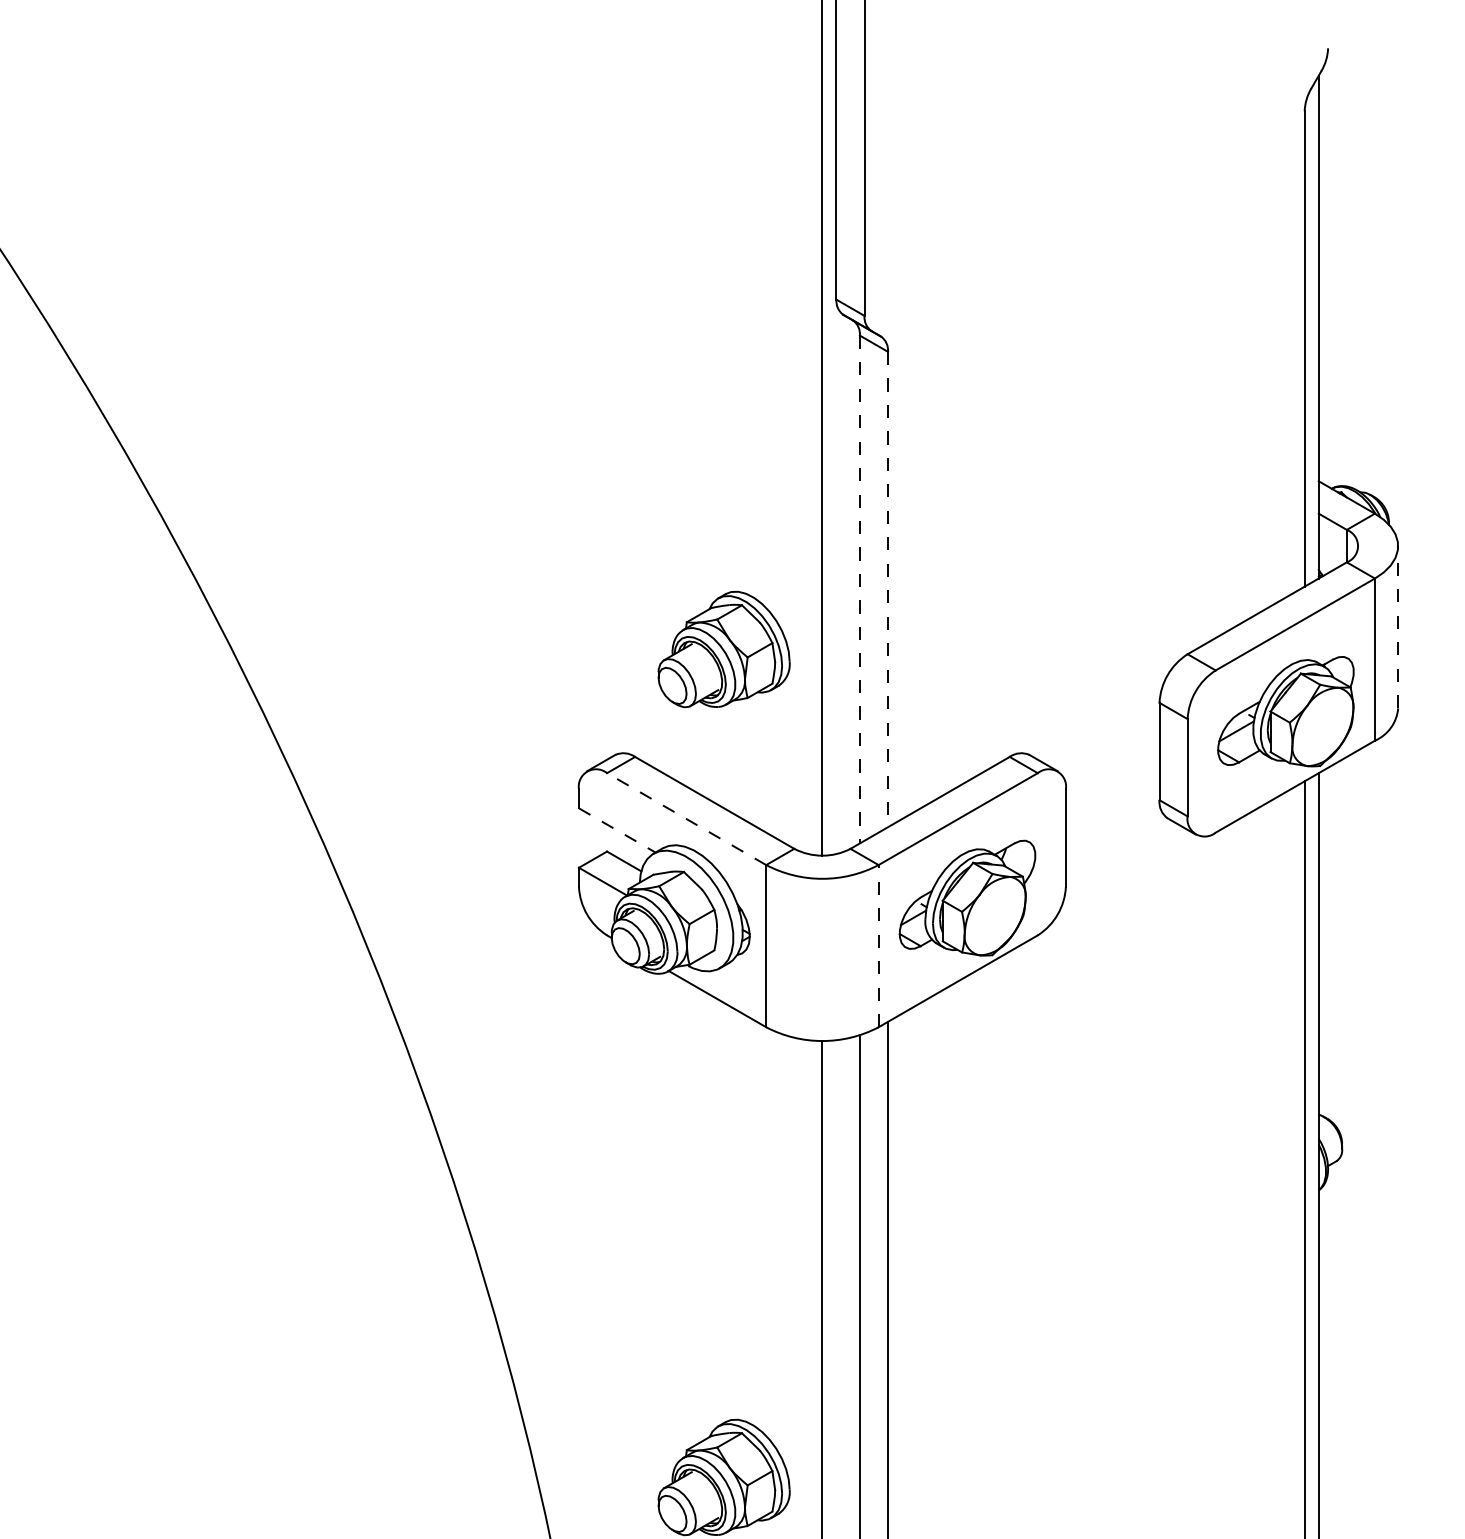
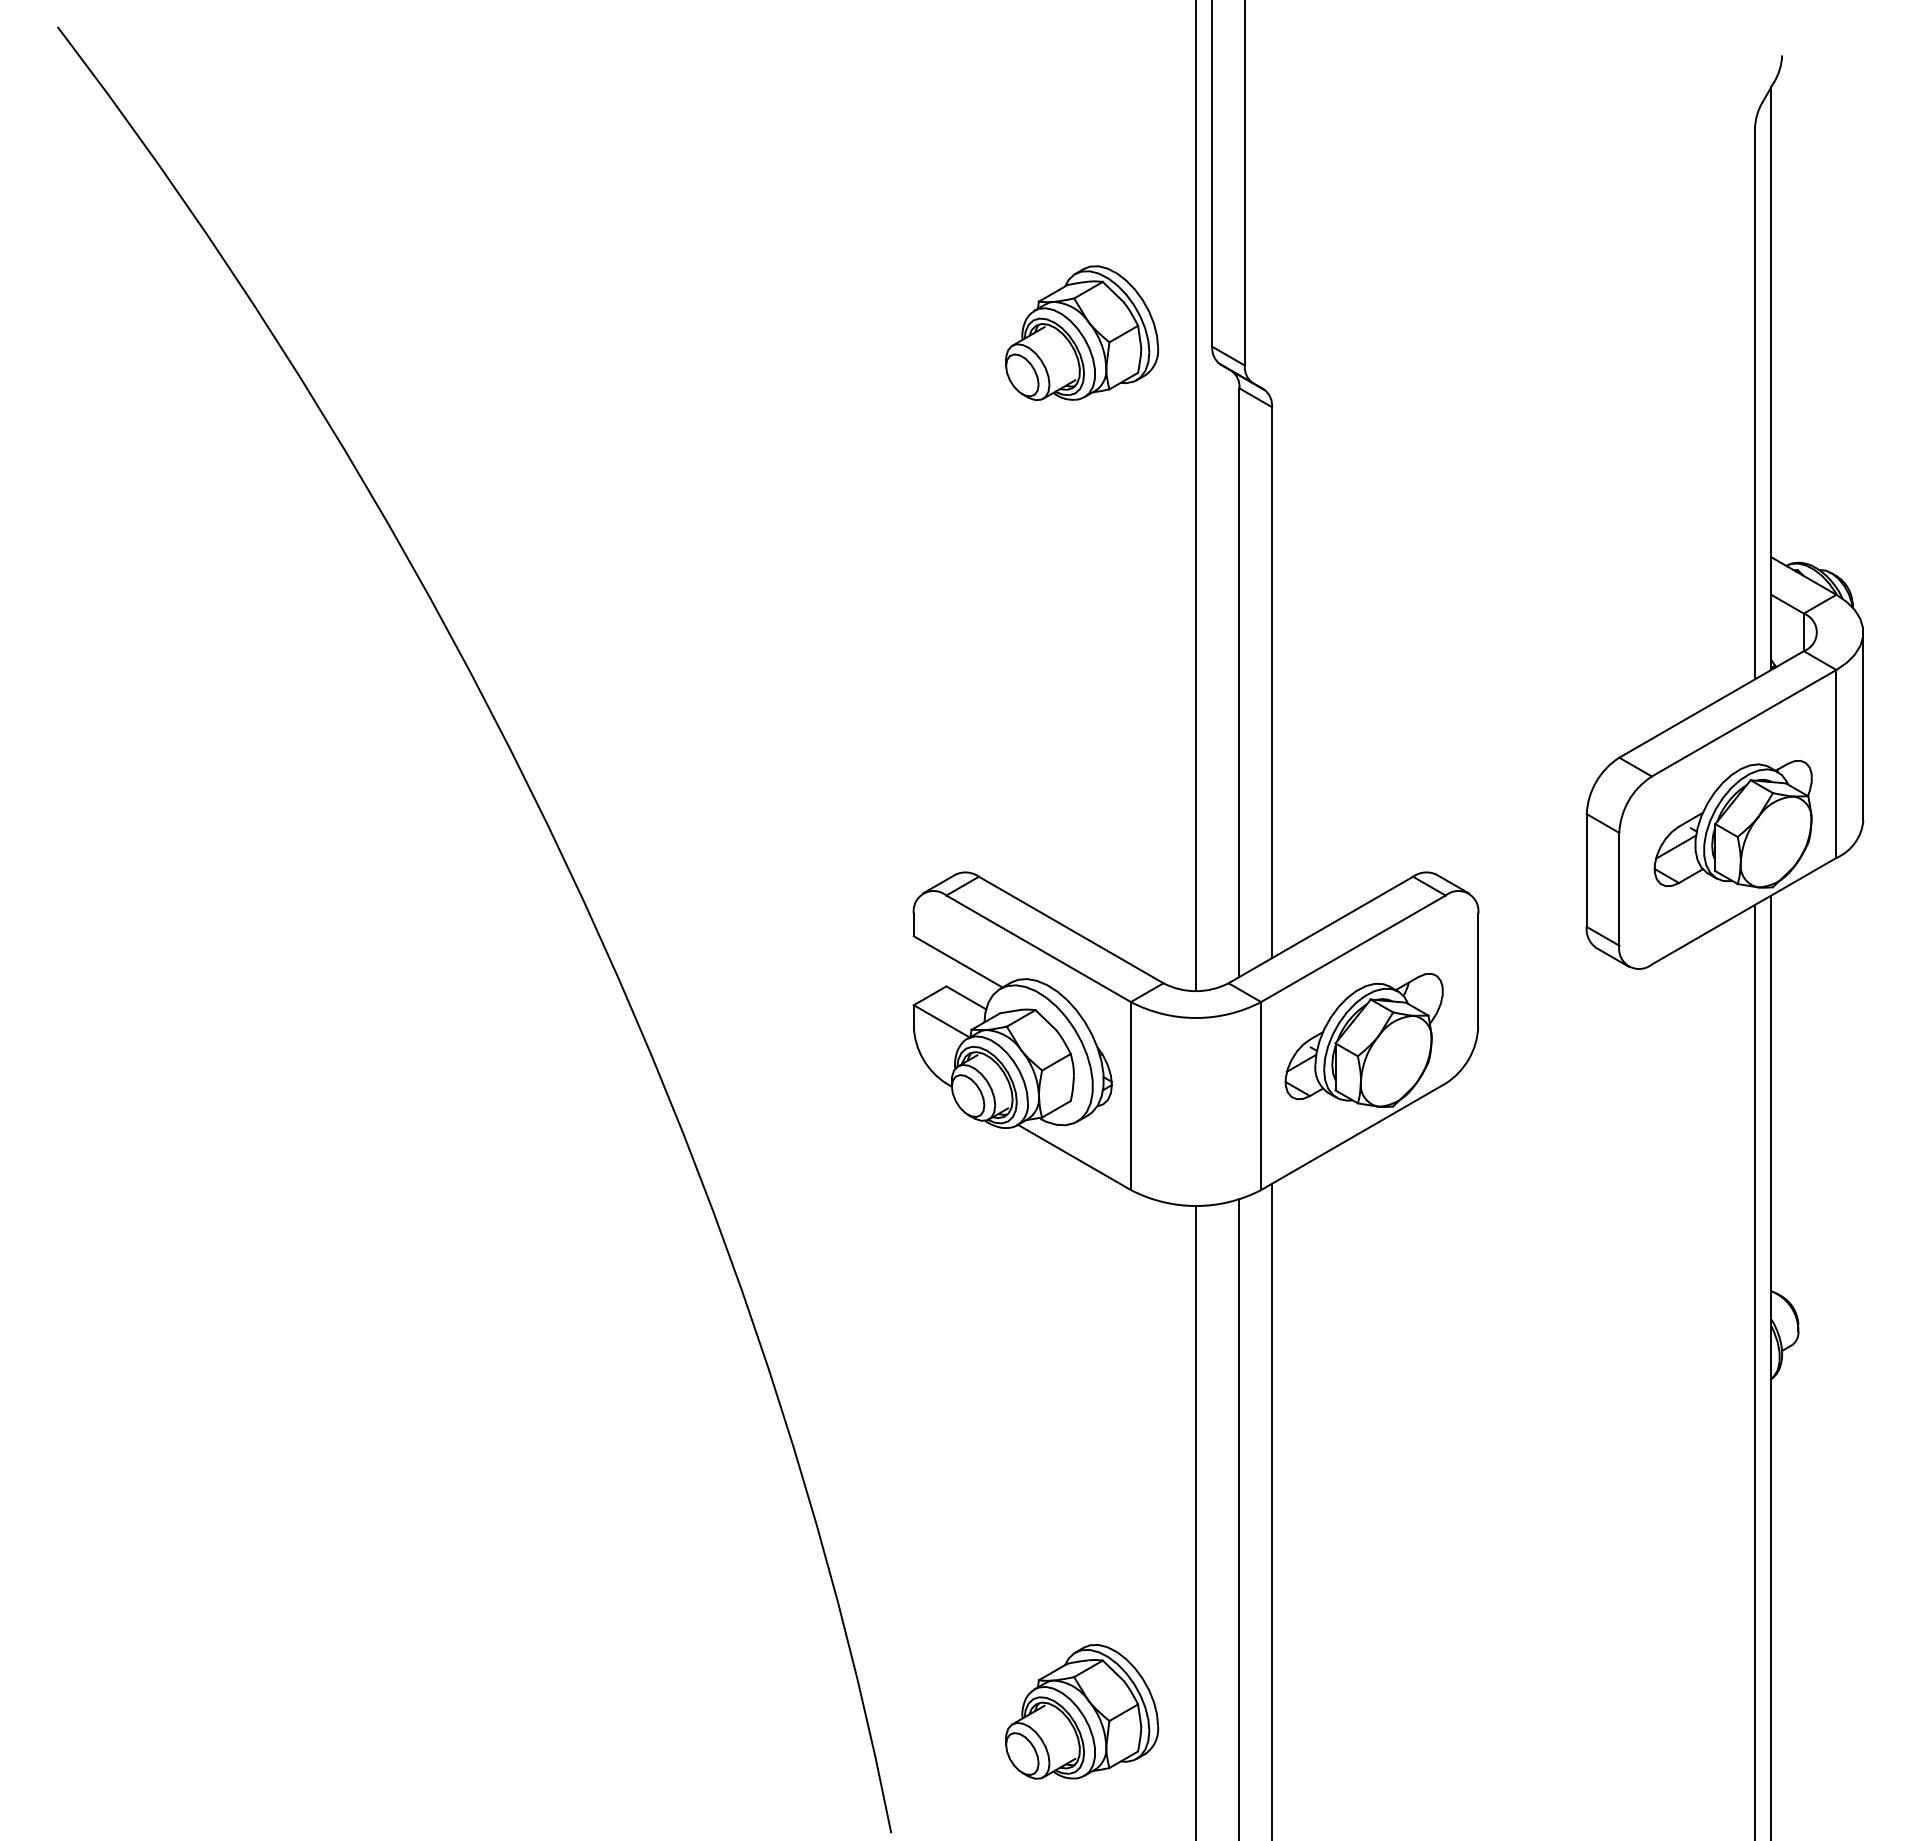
line: (888, 589) -> (1272, 682), dashed -> solid
line: (859, 590) -> (1239, 683), dashed -> solid
line: (1398, 627) -> (1863, 726), dashed -> solid
part: (724, 648) -> (1082, 332), moved
line: (686, 818) -> (1038, 948), dashed -> solid
line: (617, 830) -> (958, 962), dashed -> solid
line: (878, 946) -> (1261, 1096), dashed -> solid

